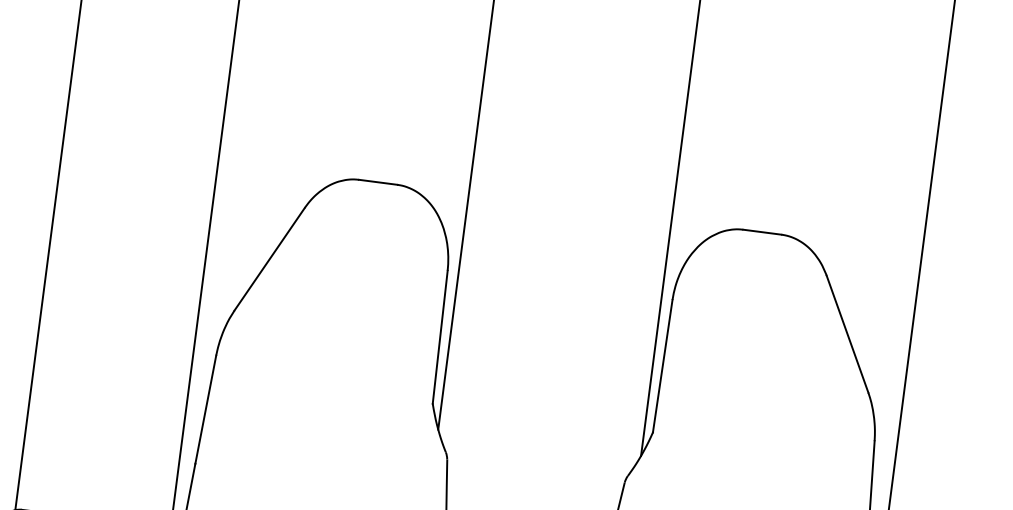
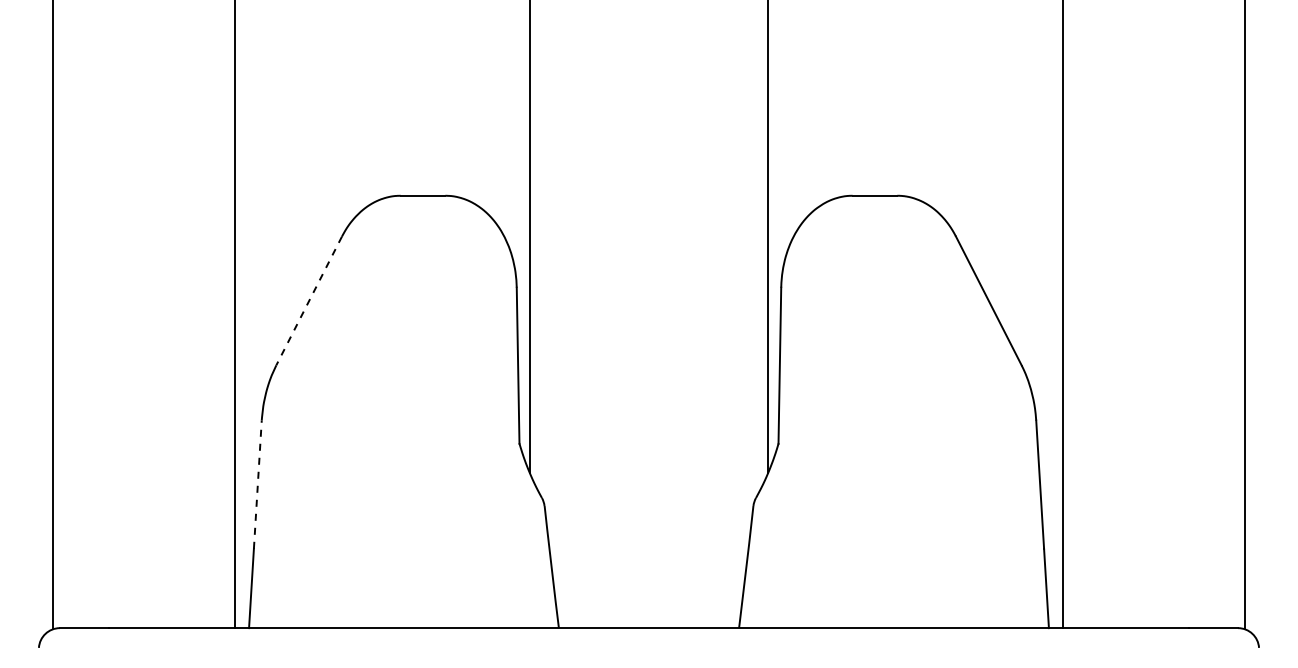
line: (269, 259) -> (308, 301), solid -> dashed
line: (205, 409) -> (257, 484), solid -> dashed

